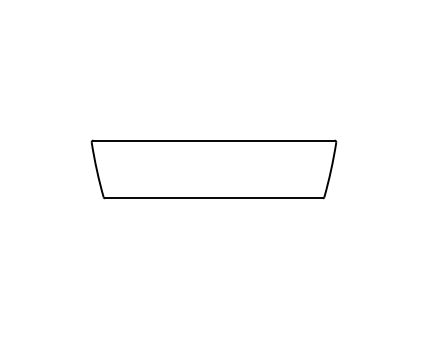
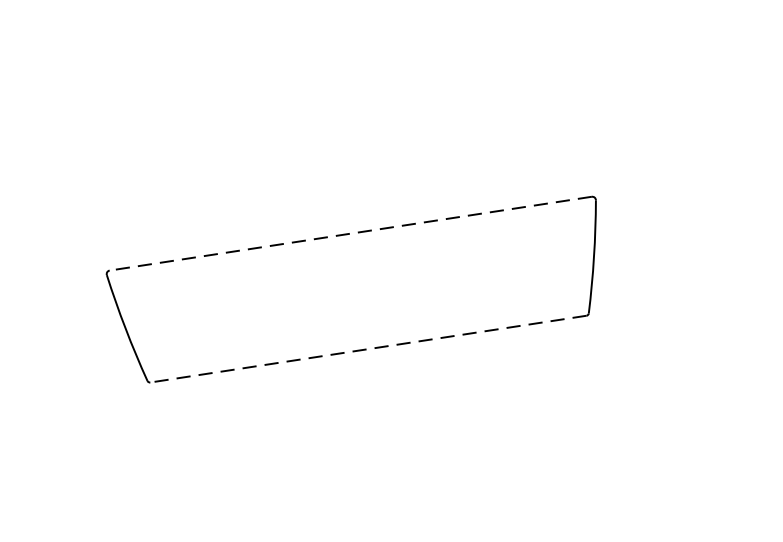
line: (213, 140) -> (349, 233), solid -> dashed
line: (213, 198) -> (367, 349), solid -> dashed

